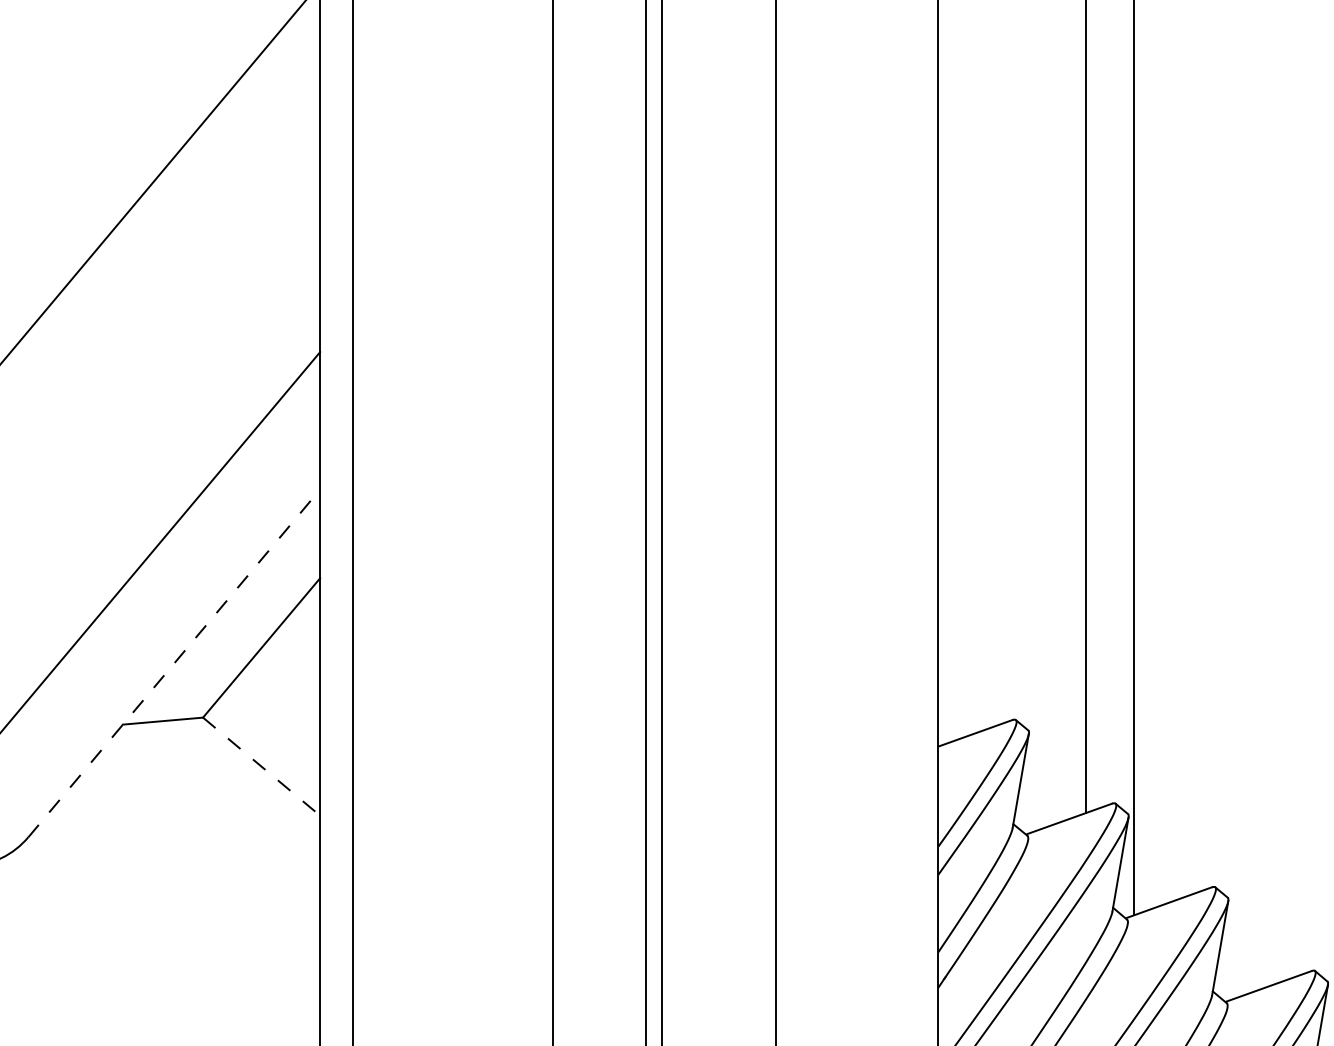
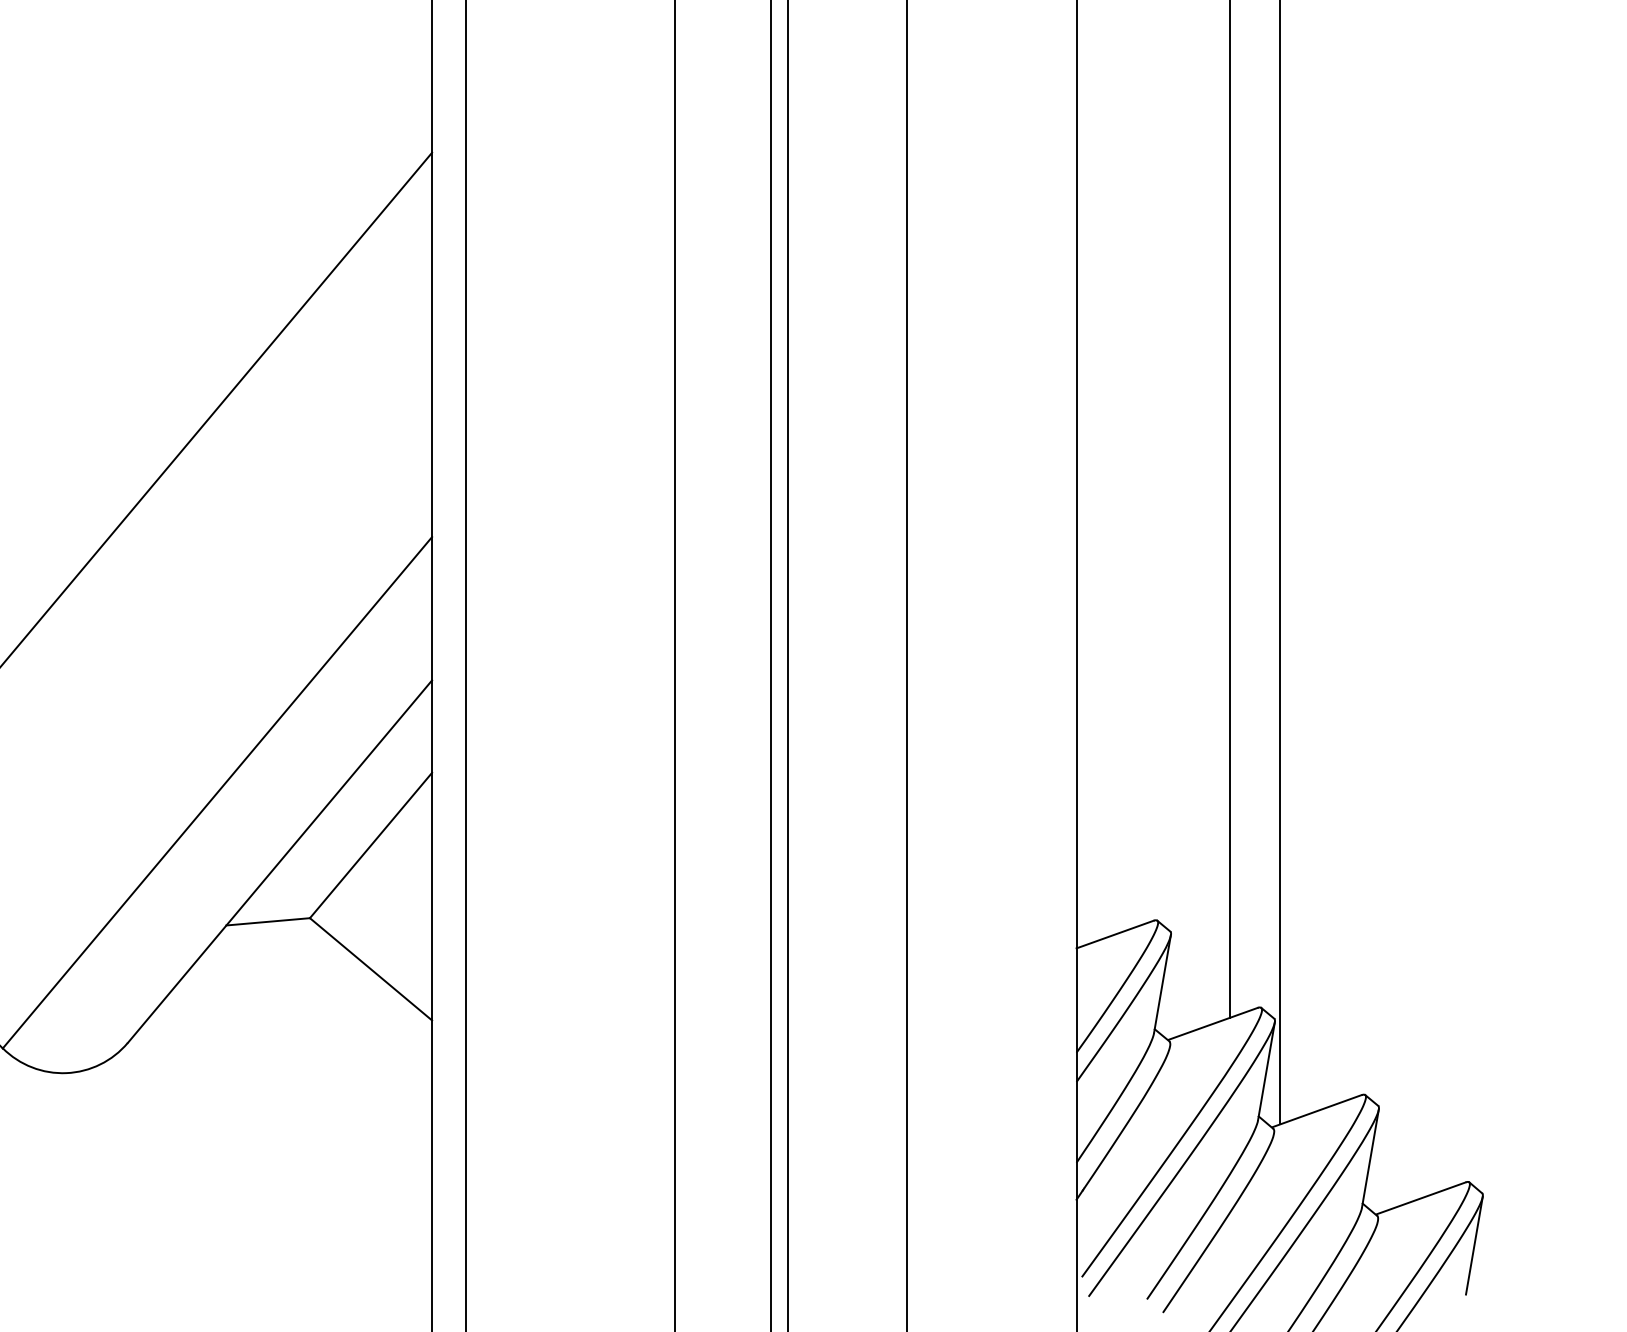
line: (173, 663) -> (279, 861), dashed -> solid
line: (262, 766) -> (371, 969), dashed -> solid

